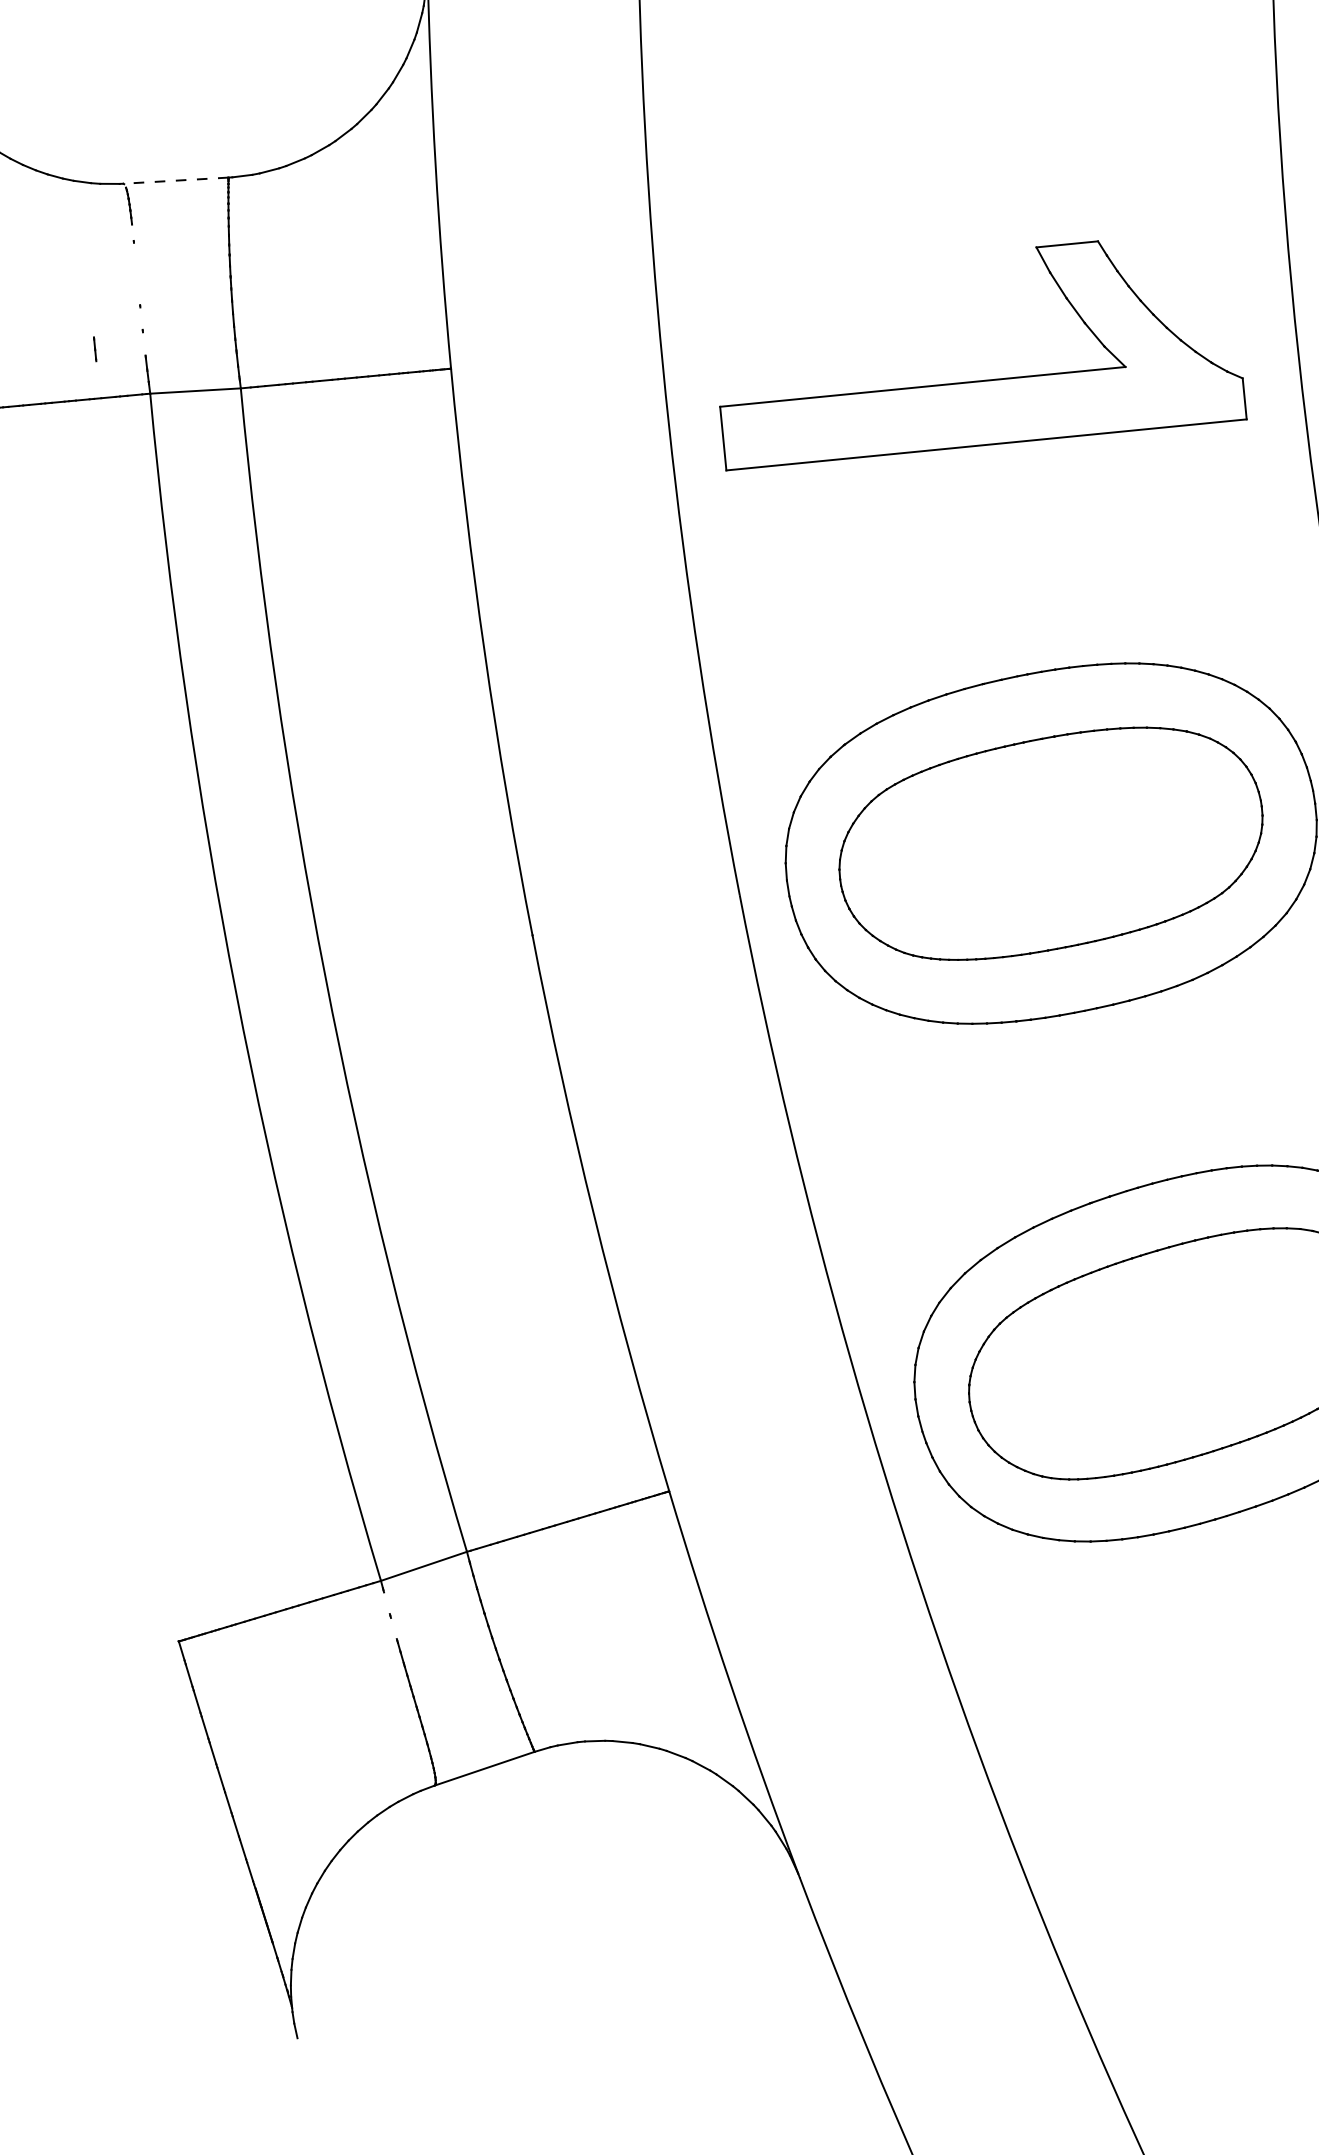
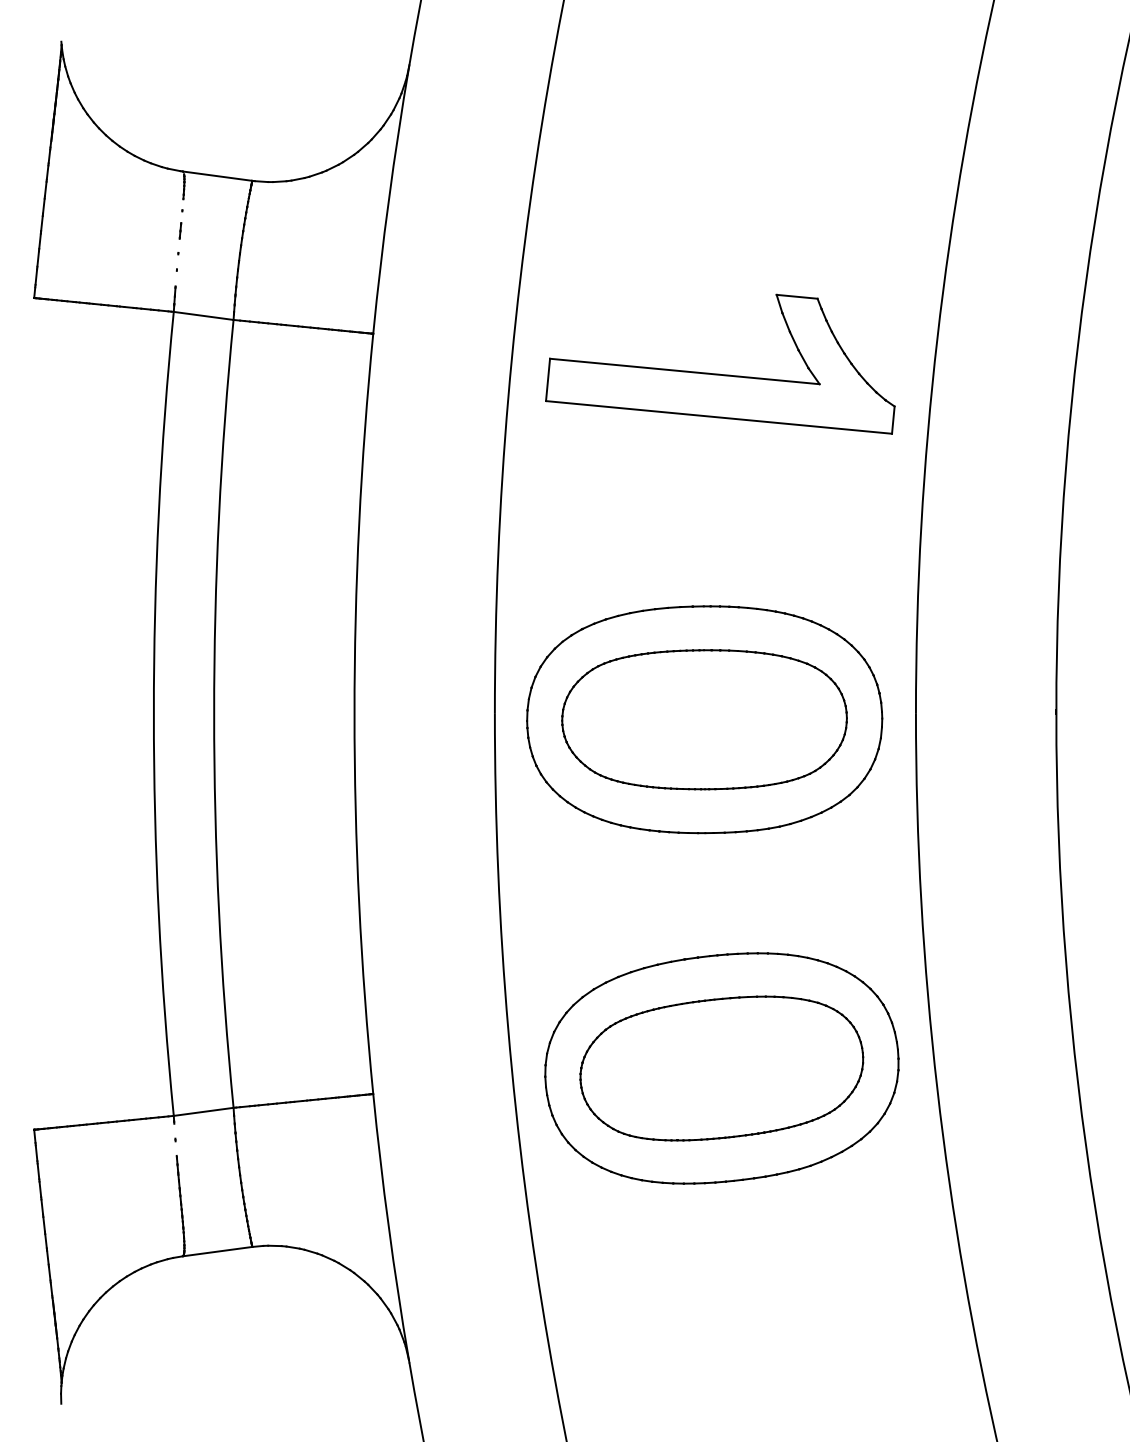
line: (175, 181) -> (217, 176), dashed -> solid
line: (95, 348) -> (180, 230), moved
part: (974, 379) -> (719, 373), moved

